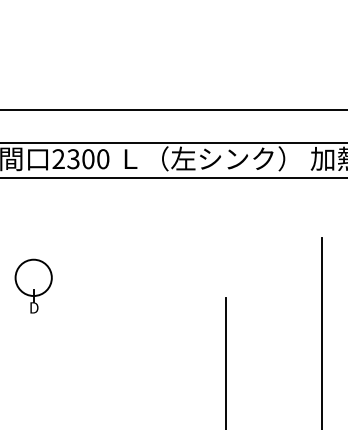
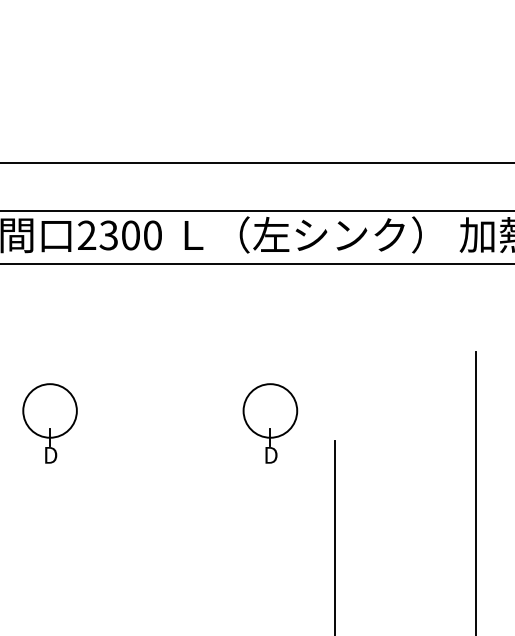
part: (182, 285) -> (270, 422), added

